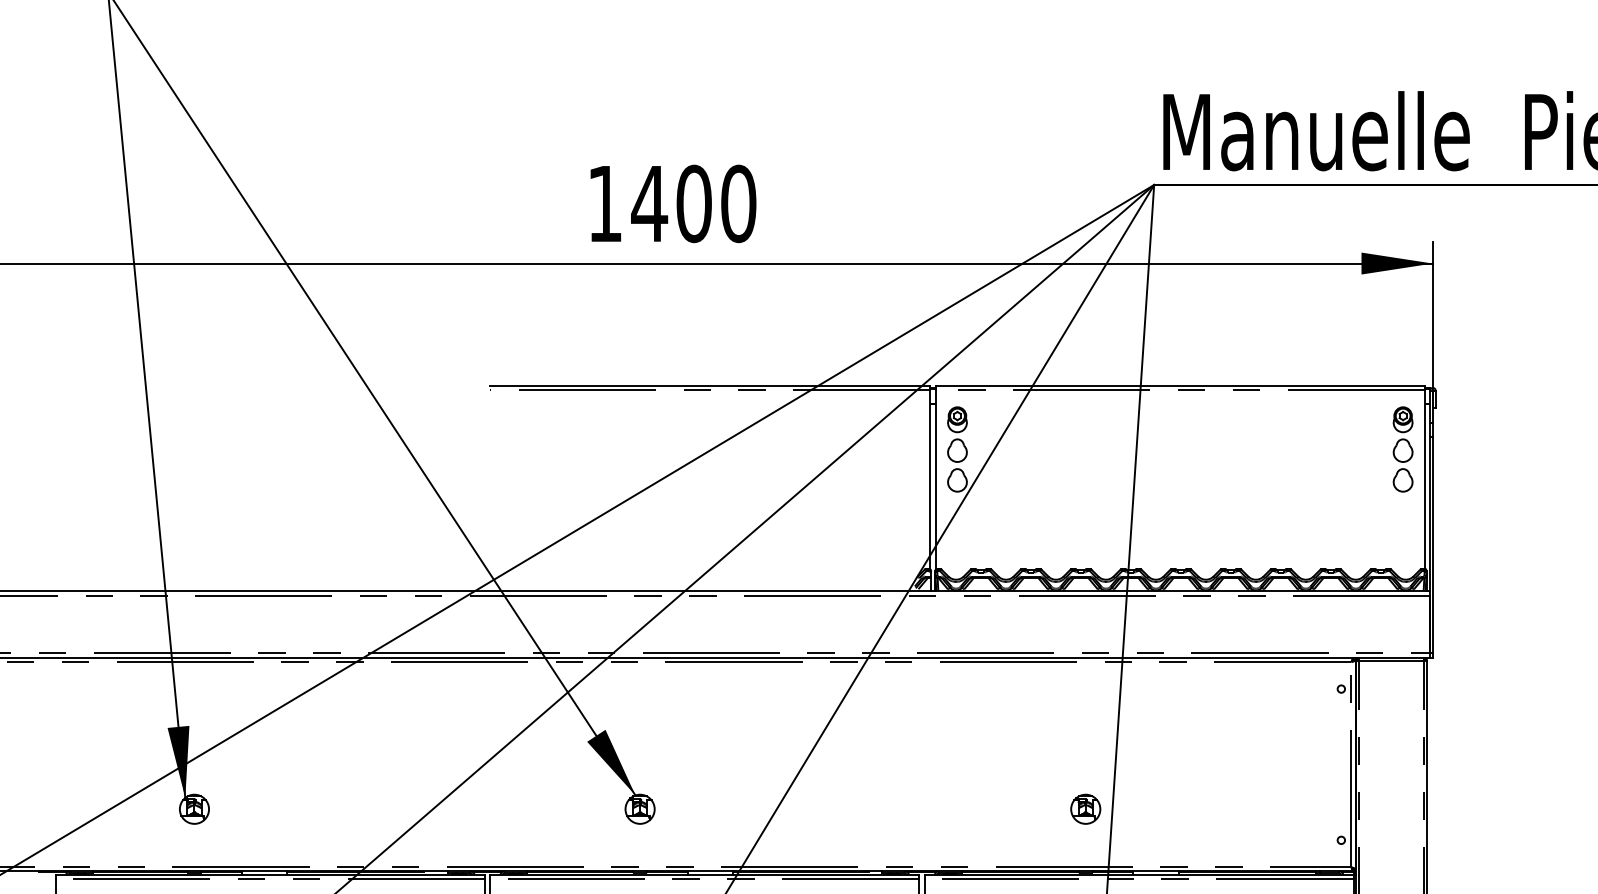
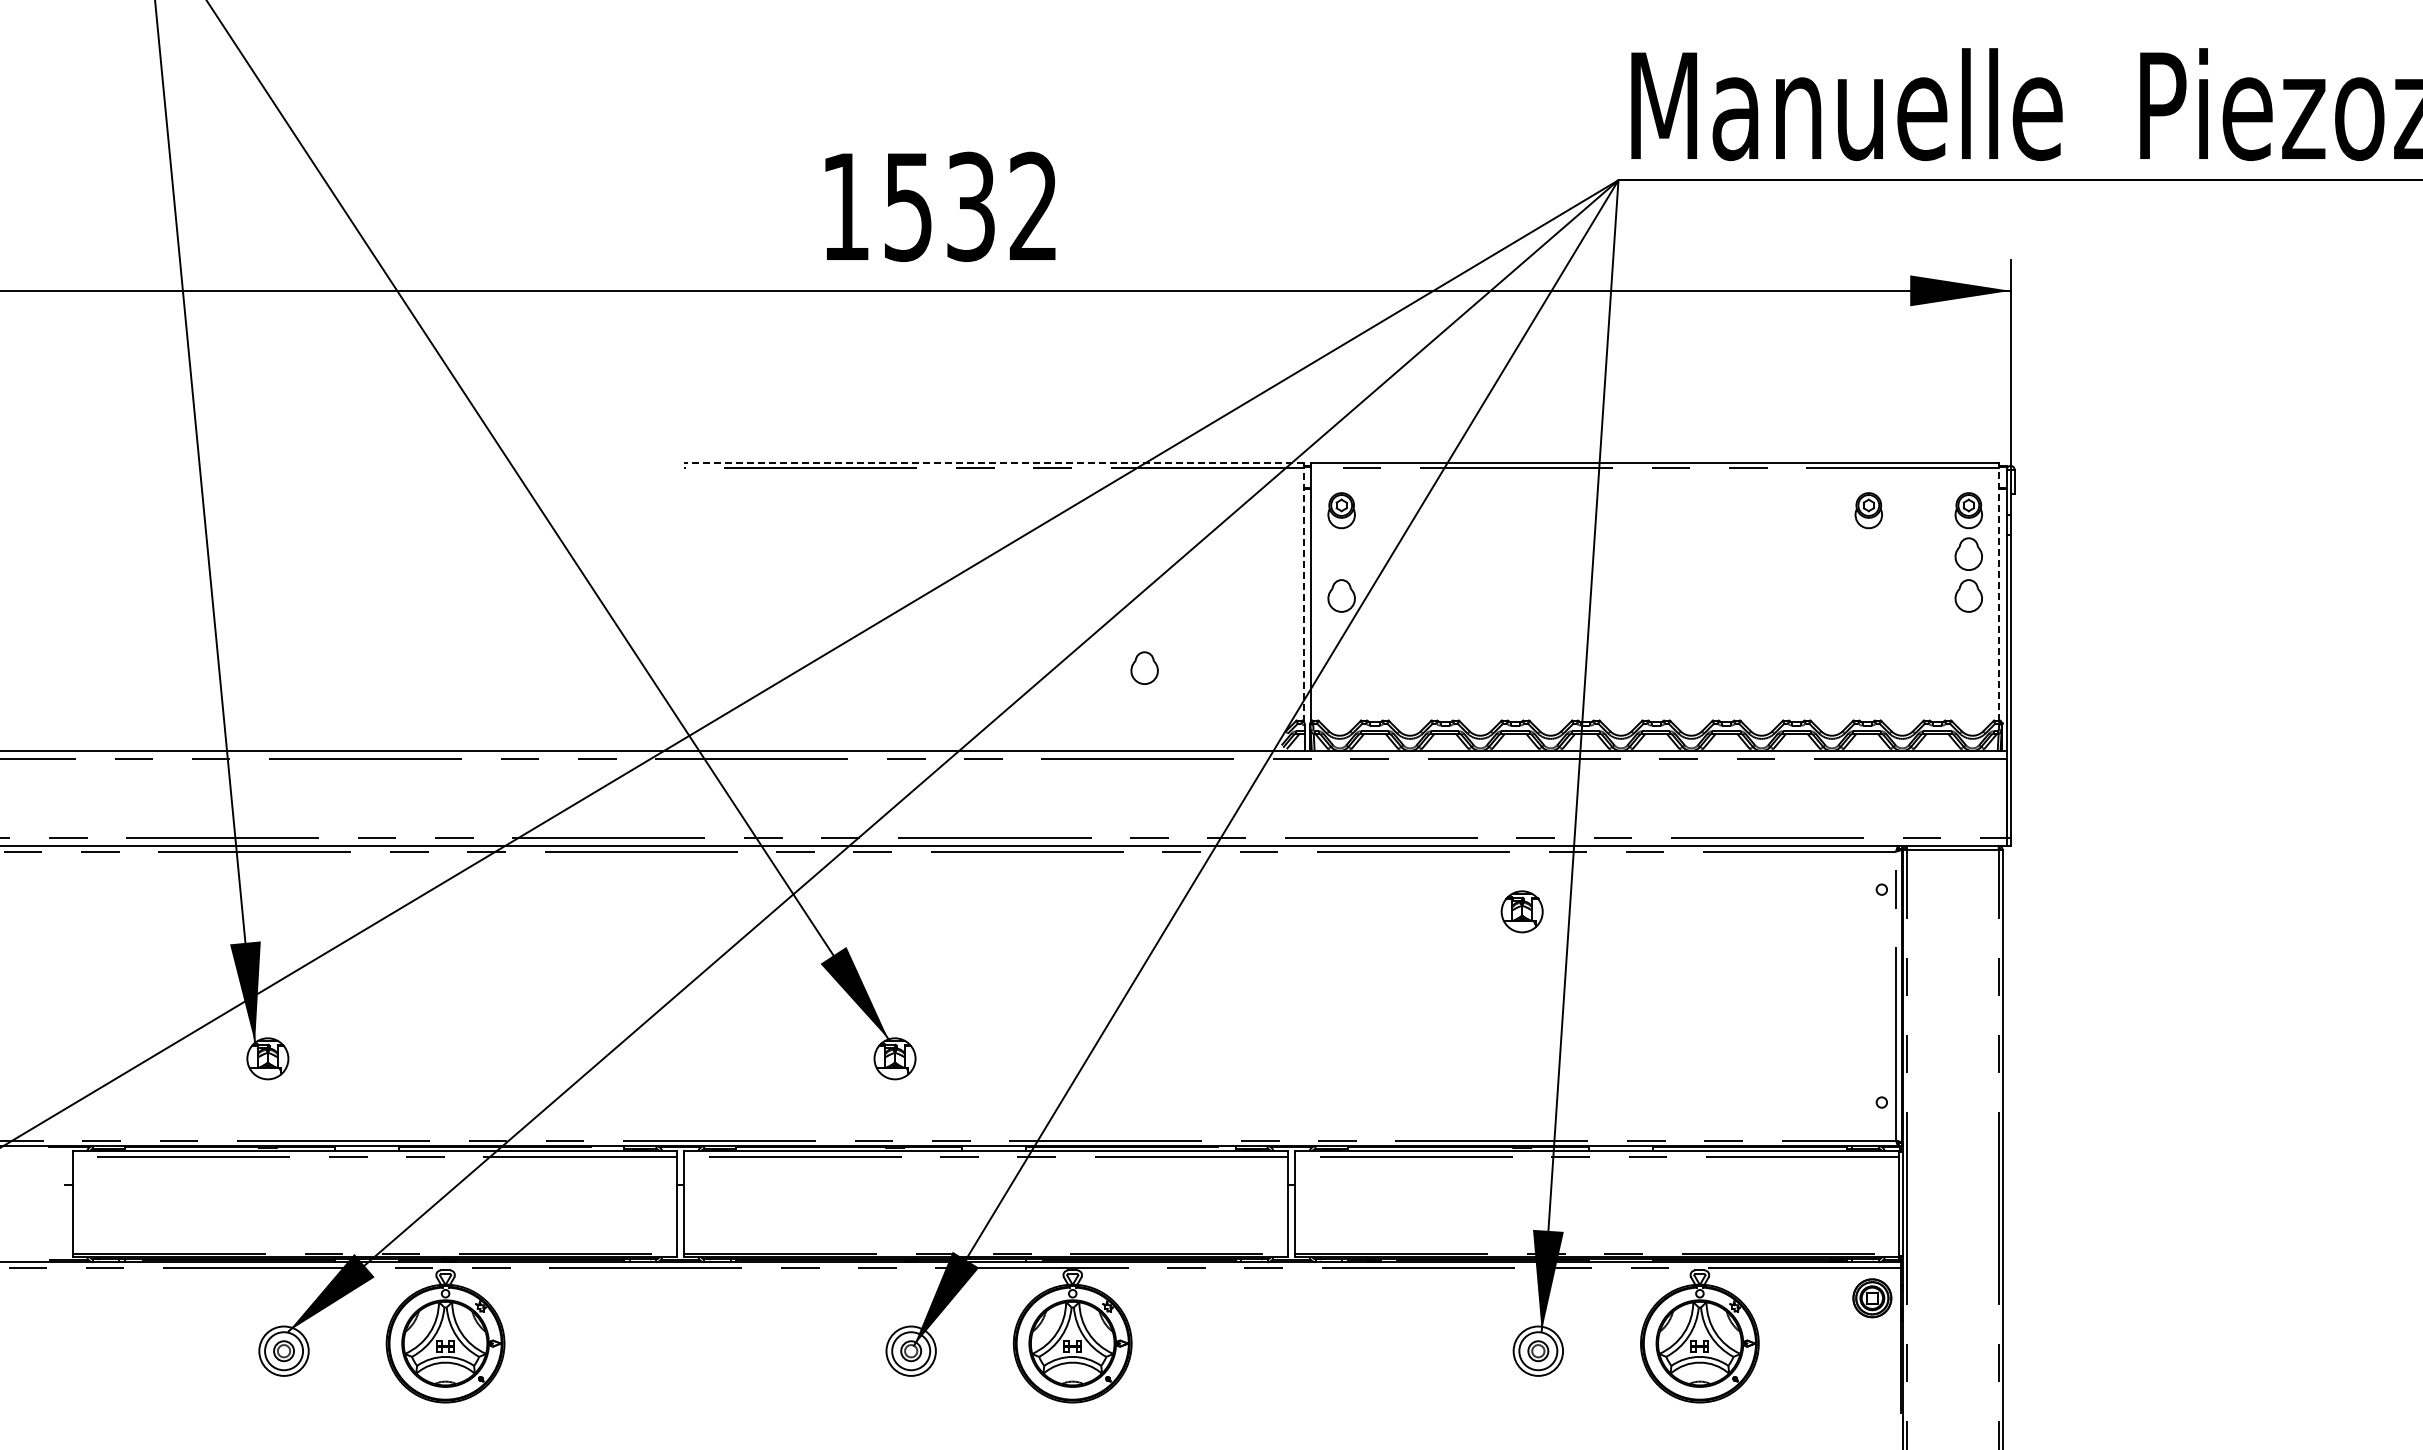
text: (693, 203) -> (970, 206), 1400 -> 1532
line: (710, 385) -> (993, 462), solid -> dashed
part: (1331, 419) -> (1868, 510), added
part: (957, 450) -> (1144, 667), moved
line: (930, 479) -> (1303, 594), solid -> dashed
line: (1424, 479) -> (1999, 594), solid -> dashed
part: (1085, 809) -> (1521, 911), moved

